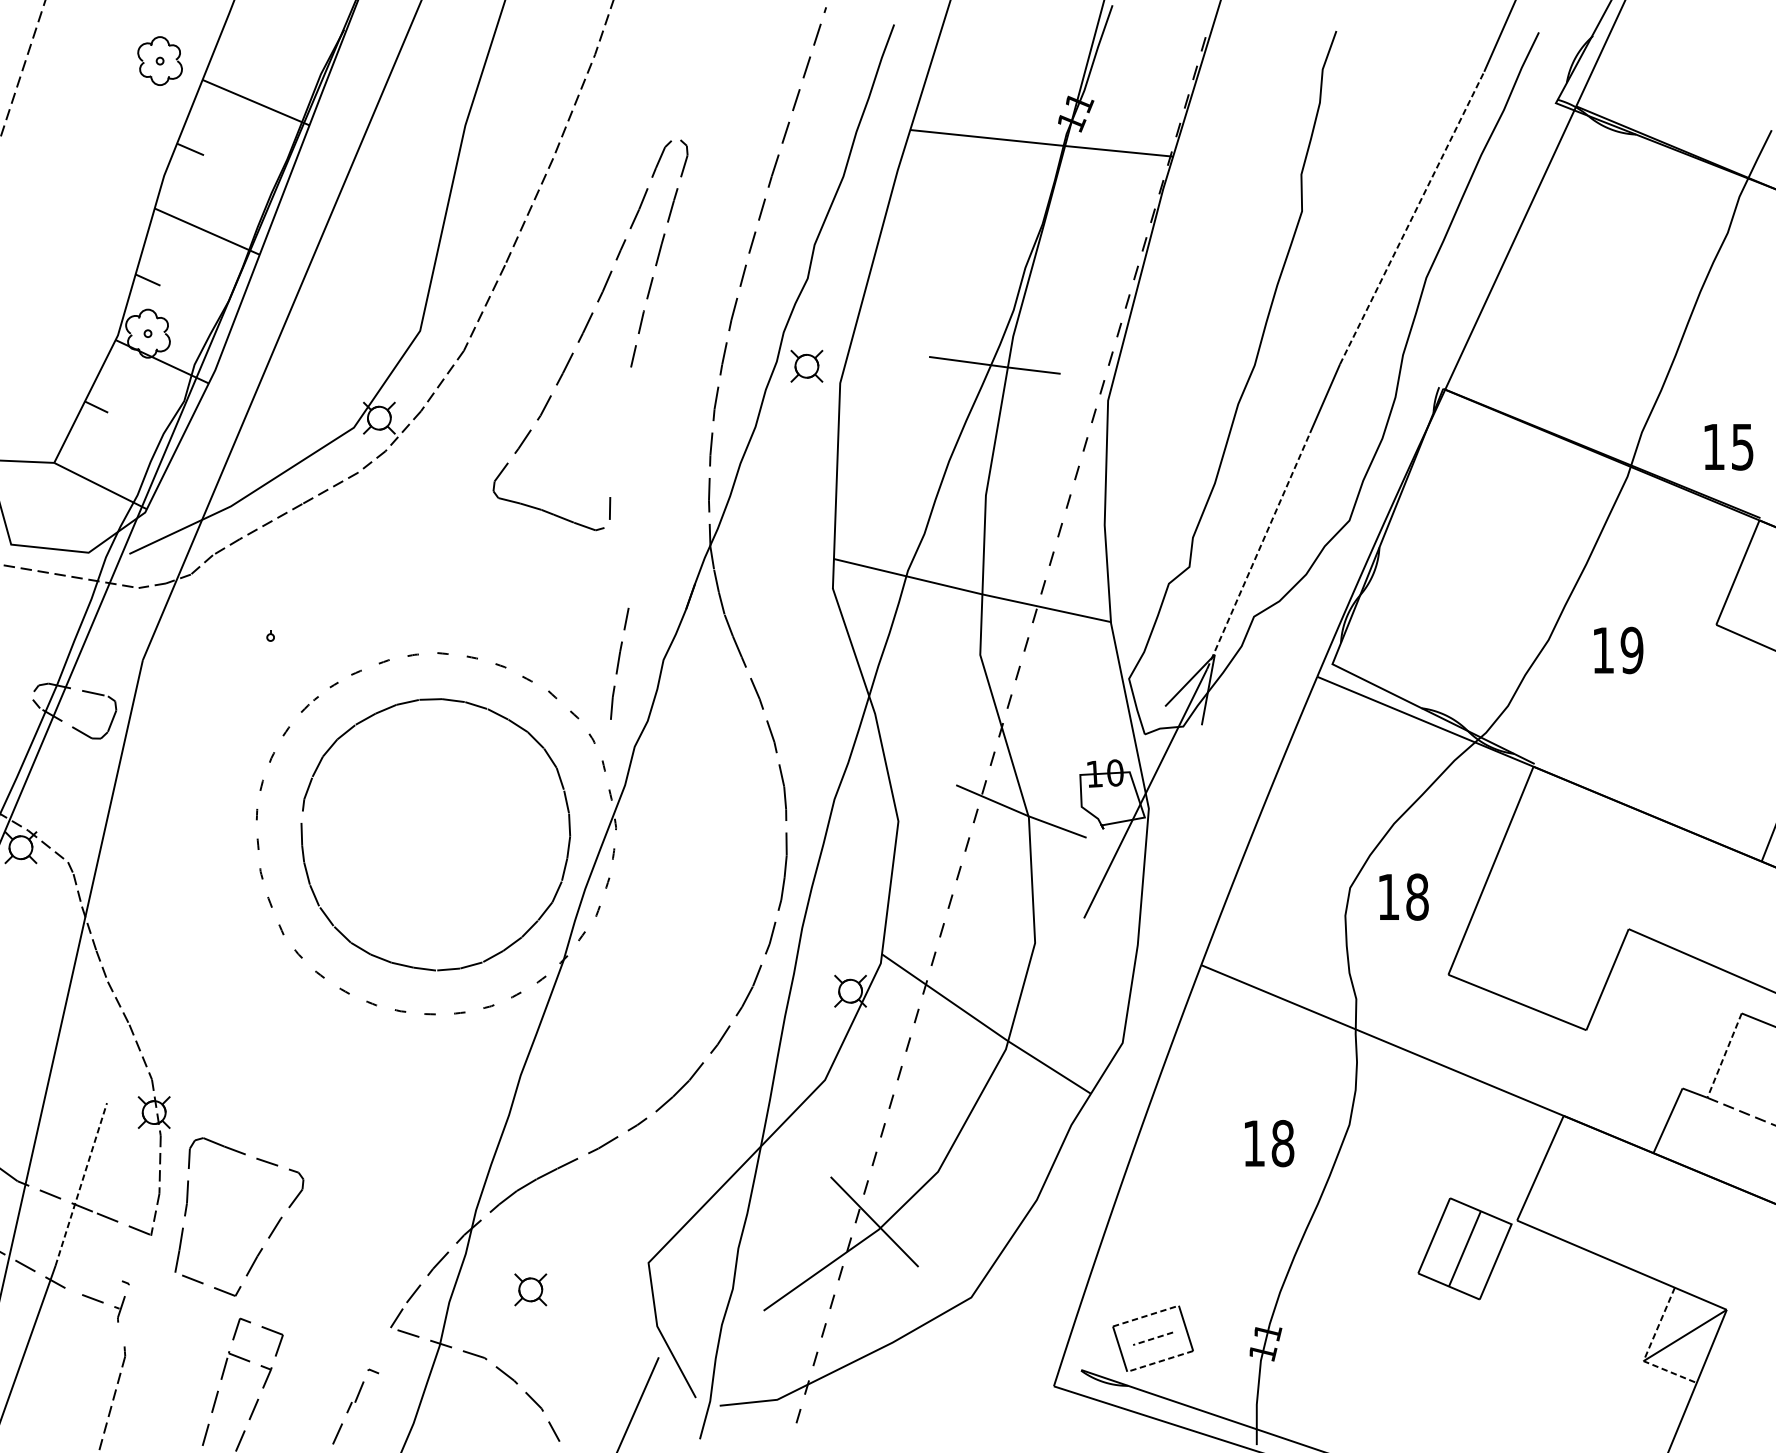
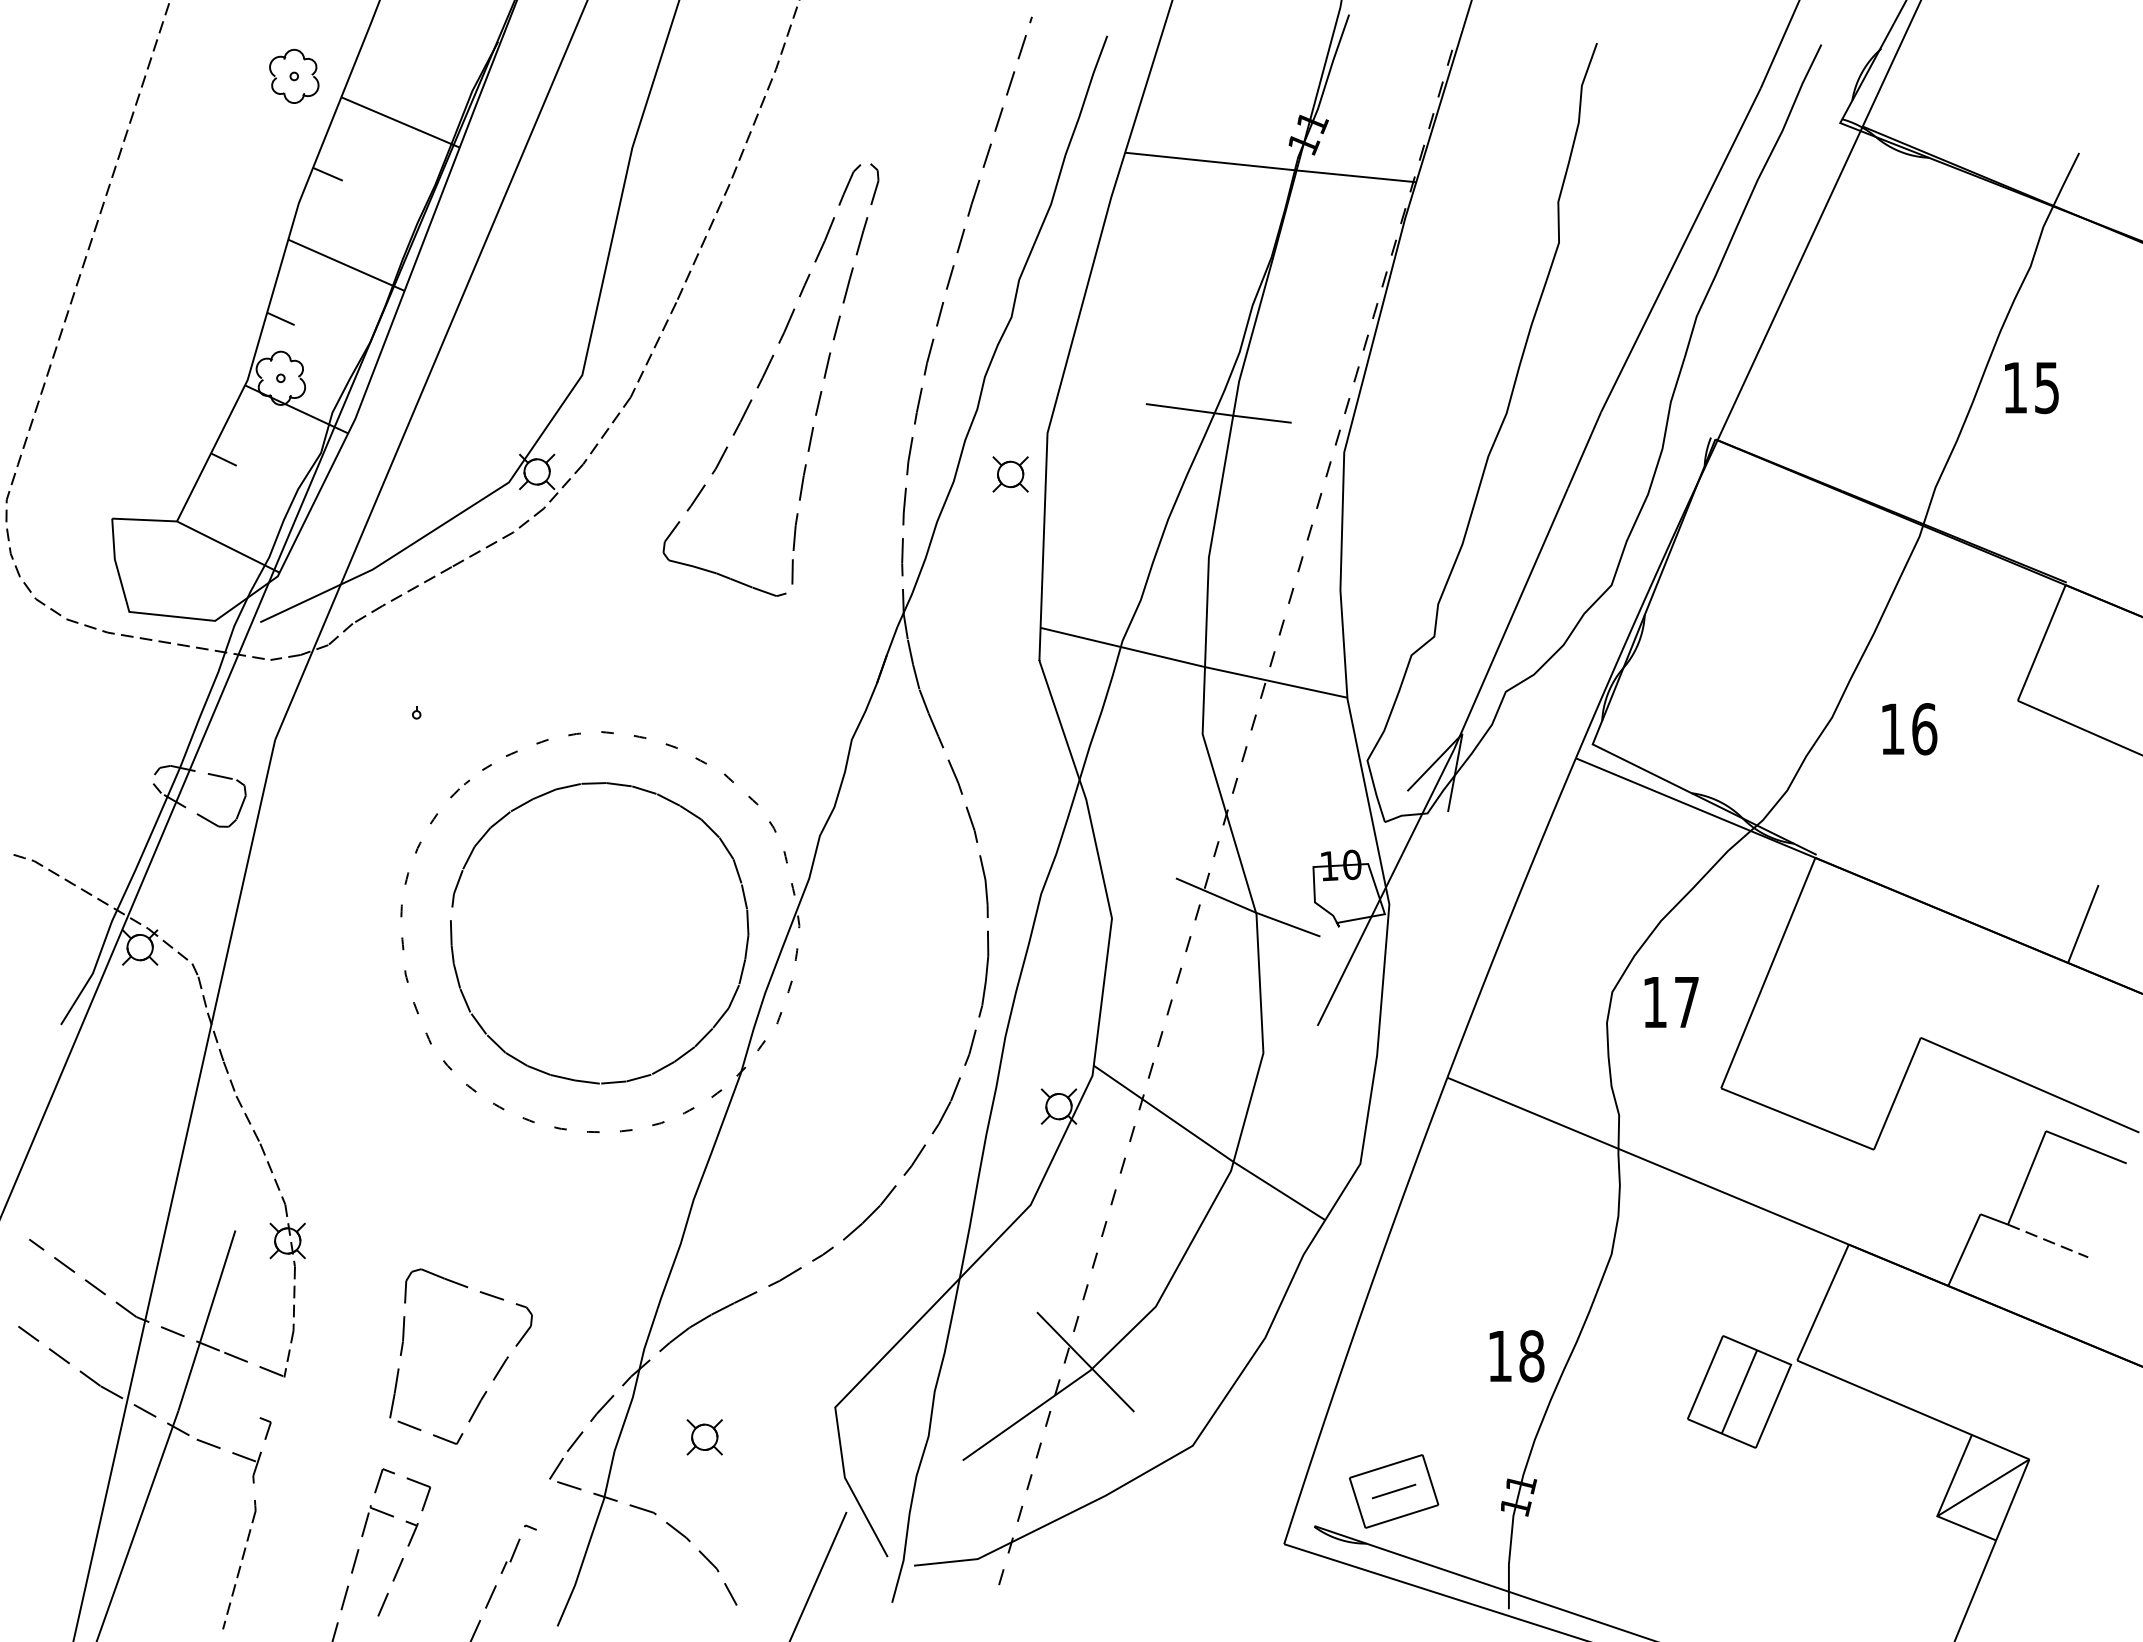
line: (1411, 218) -> (1680, 250), dashed -> solid
part: (806, 366) -> (1010, 474), moved
text: (1728, 447) -> (2031, 388), moved
line: (1258, 551) -> (1510, 619), dashed -> solid
text: (1632, 650) -> (1924, 729), 19 -> 16
part: (619, 663) -> (803, 488), moved
text: (1417, 897) -> (1686, 1002), 18 -> 17
line: (1724, 1056) -> (2026, 1178), dashed -> solid
text: (1269, 1143) -> (1516, 1356), moved
line: (80, 1184) -> (206, 1320), dashed -> solid
part: (267, 1237) -> (492, 1379), moved
part: (105, 1301) -> (233, 1450), size x1.43
line: (1146, 1316) -> (1386, 1466), dashed -> solid
line: (1152, 1338) -> (1393, 1491), dashed -> solid
line: (1647, 1351) -> (1941, 1505), dashed -> solid
line: (1159, 1361) -> (1401, 1516), dashed -> solid

